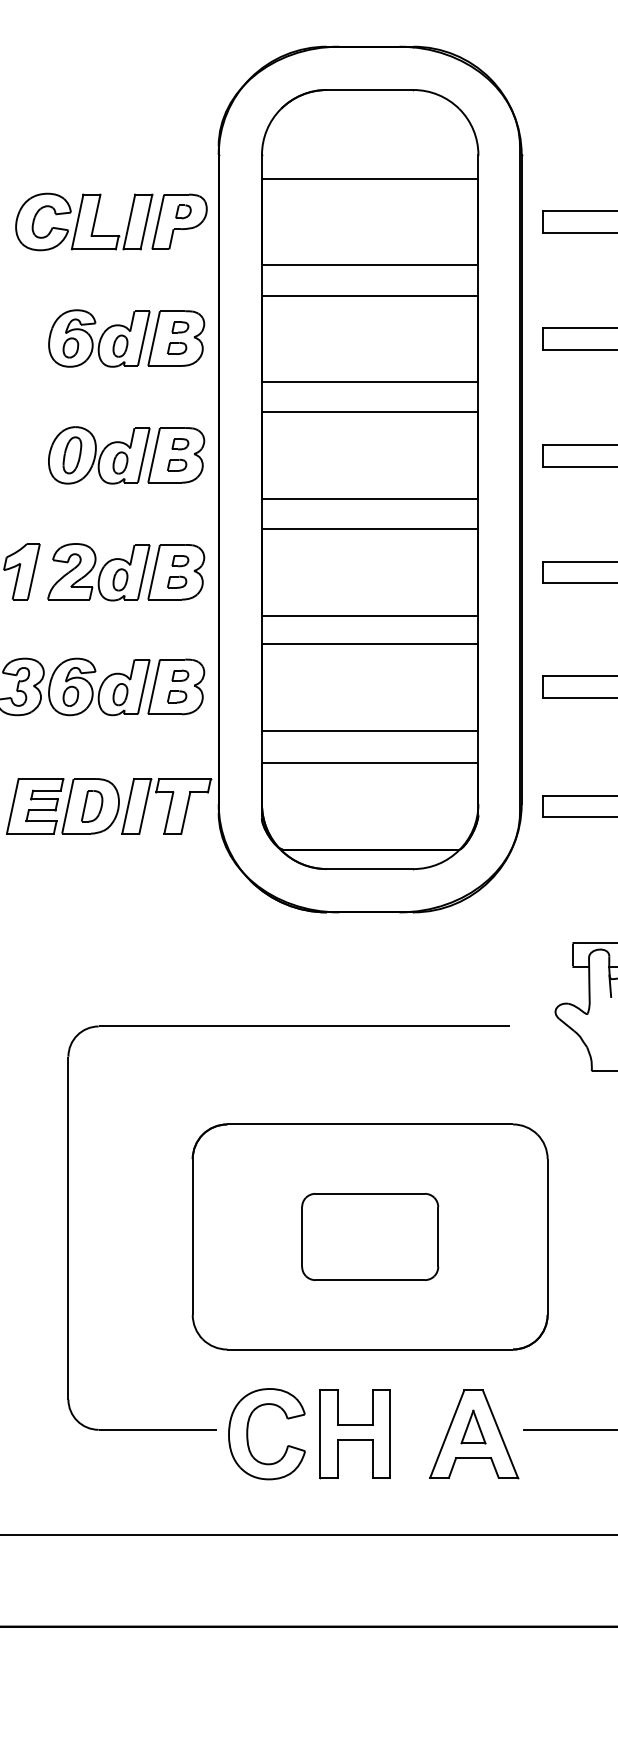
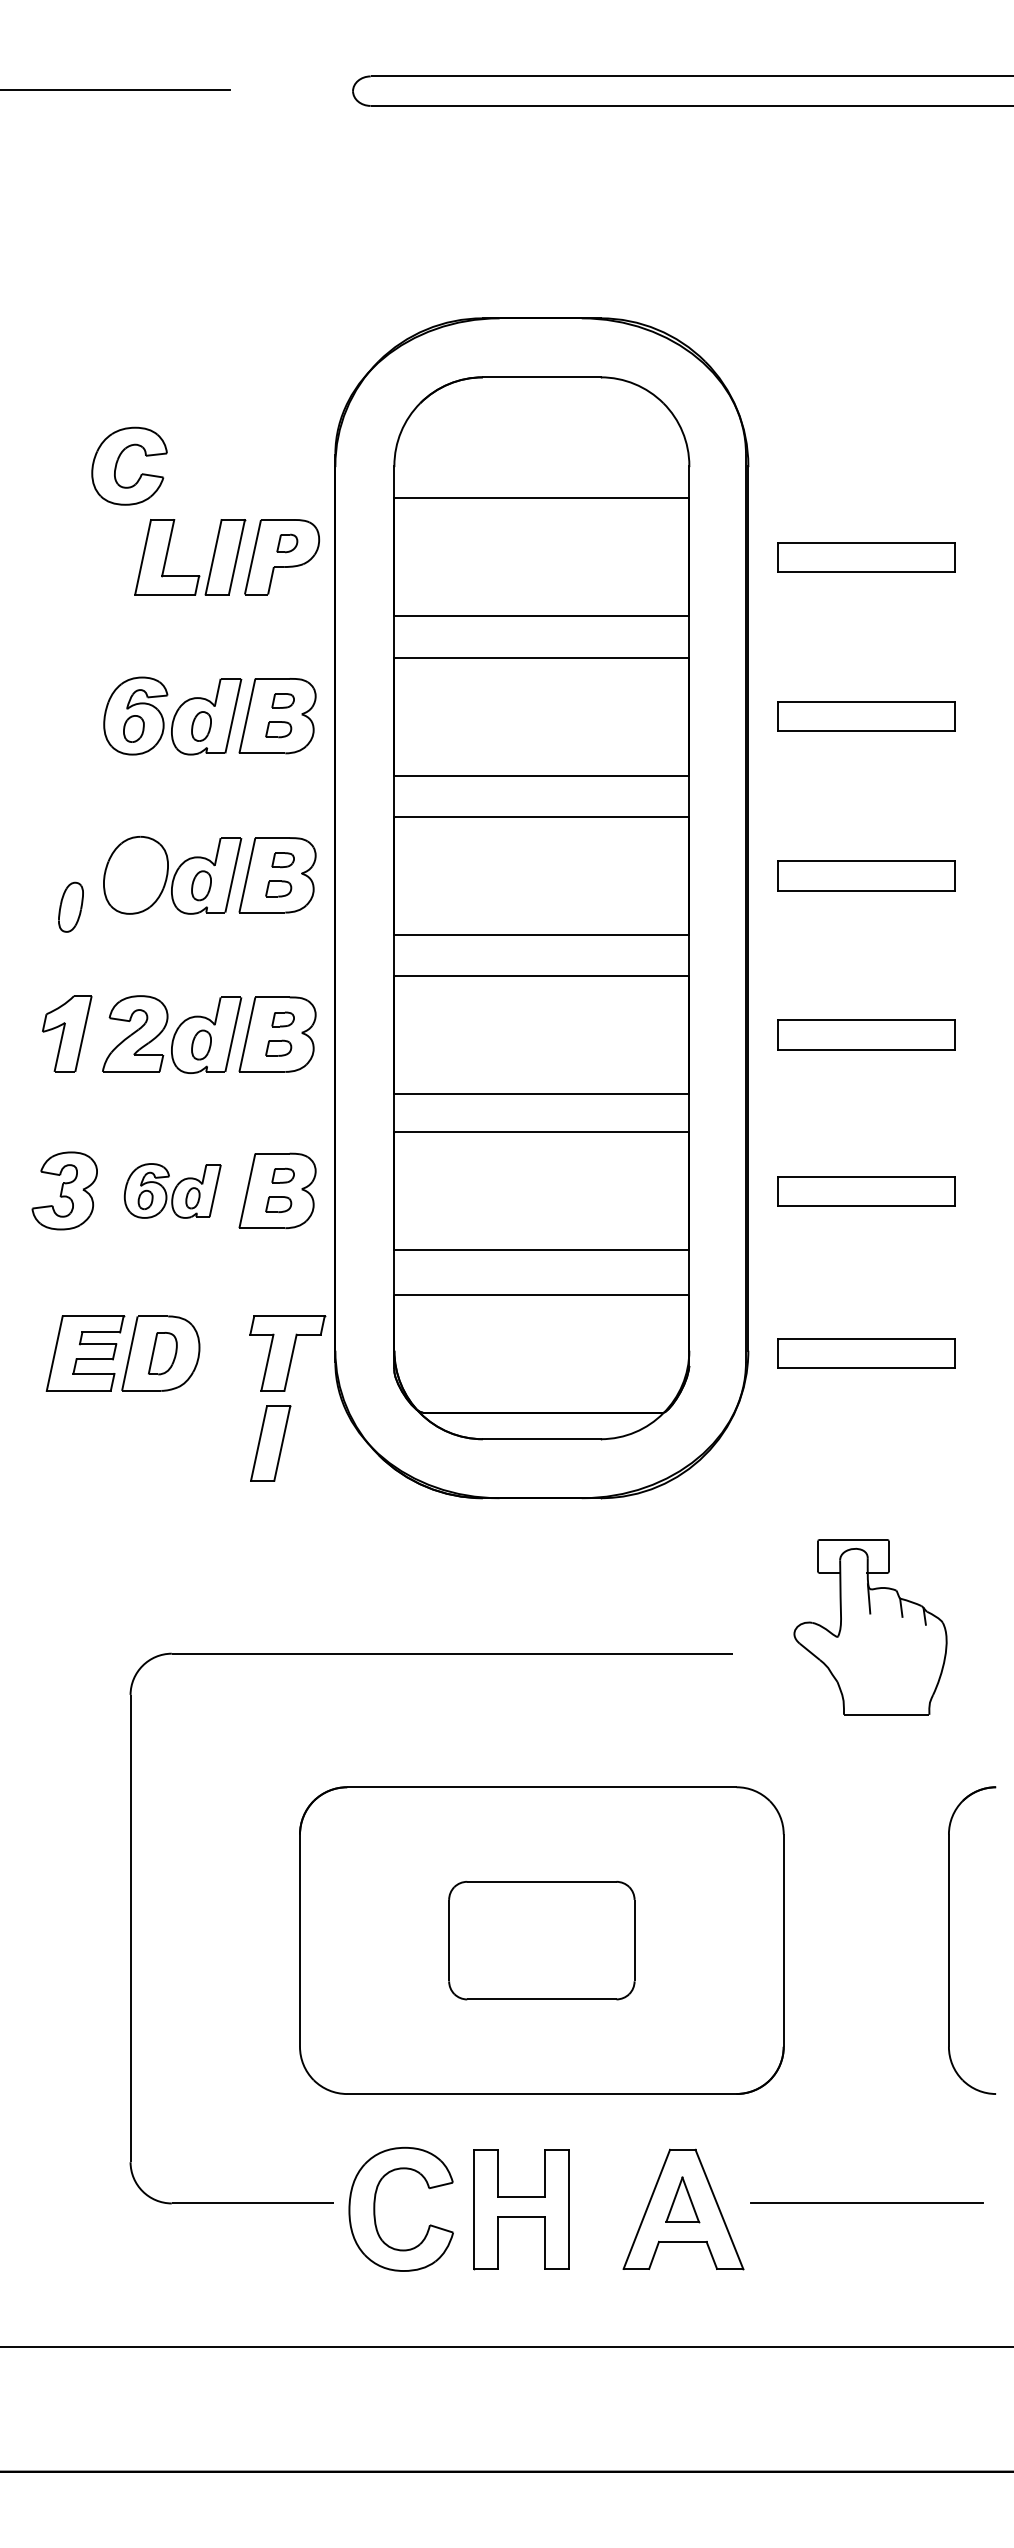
part: (35, 218) -> (118, 461), moved
part: (72, 454) -> (70, 906), moved
part: (99, 686) -> (172, 1190), size x0.7
part: (136, 806) -> (270, 1443), moved

